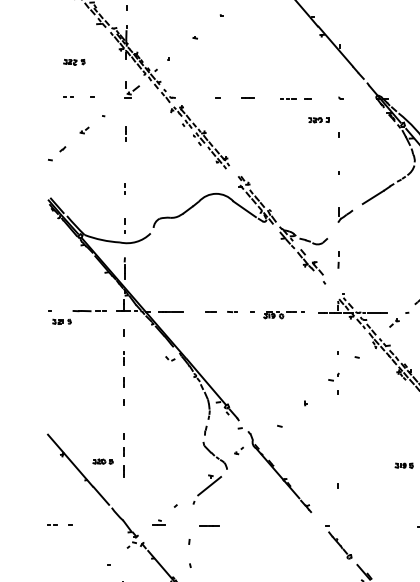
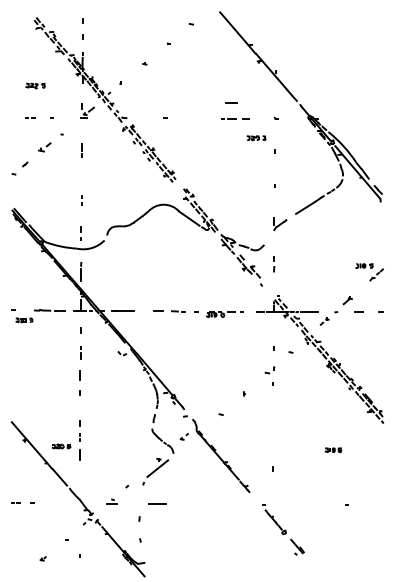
line: (248, 98) -> (231, 102), moved
part: (84, 130) -> (44, 147), size x1.6
part: (232, 312) -> (178, 311), size x1.6

